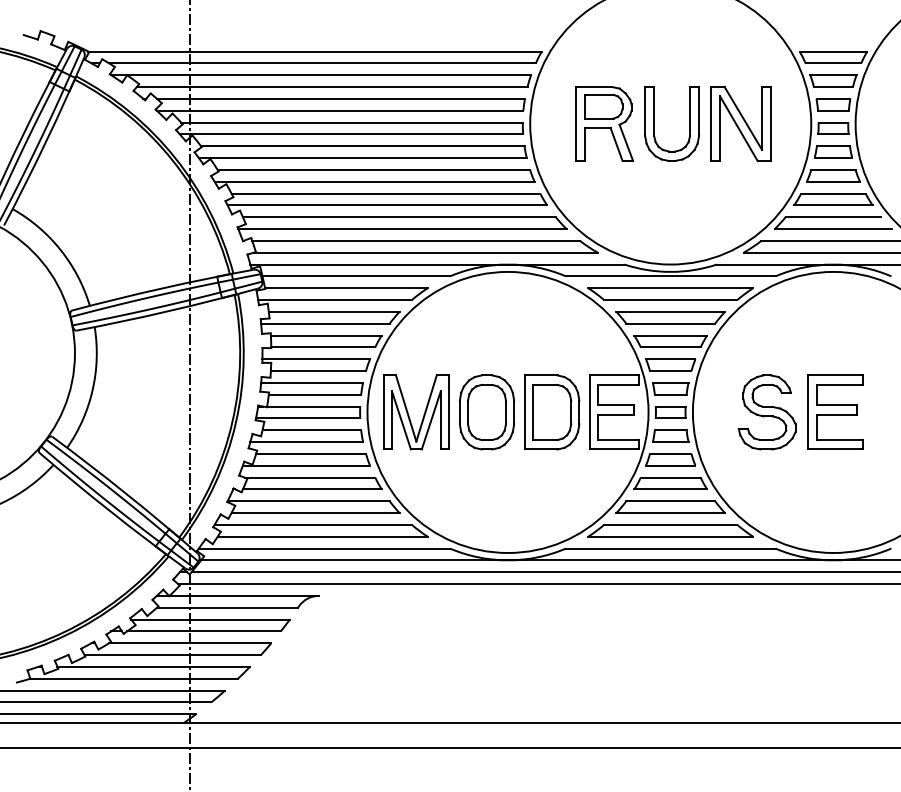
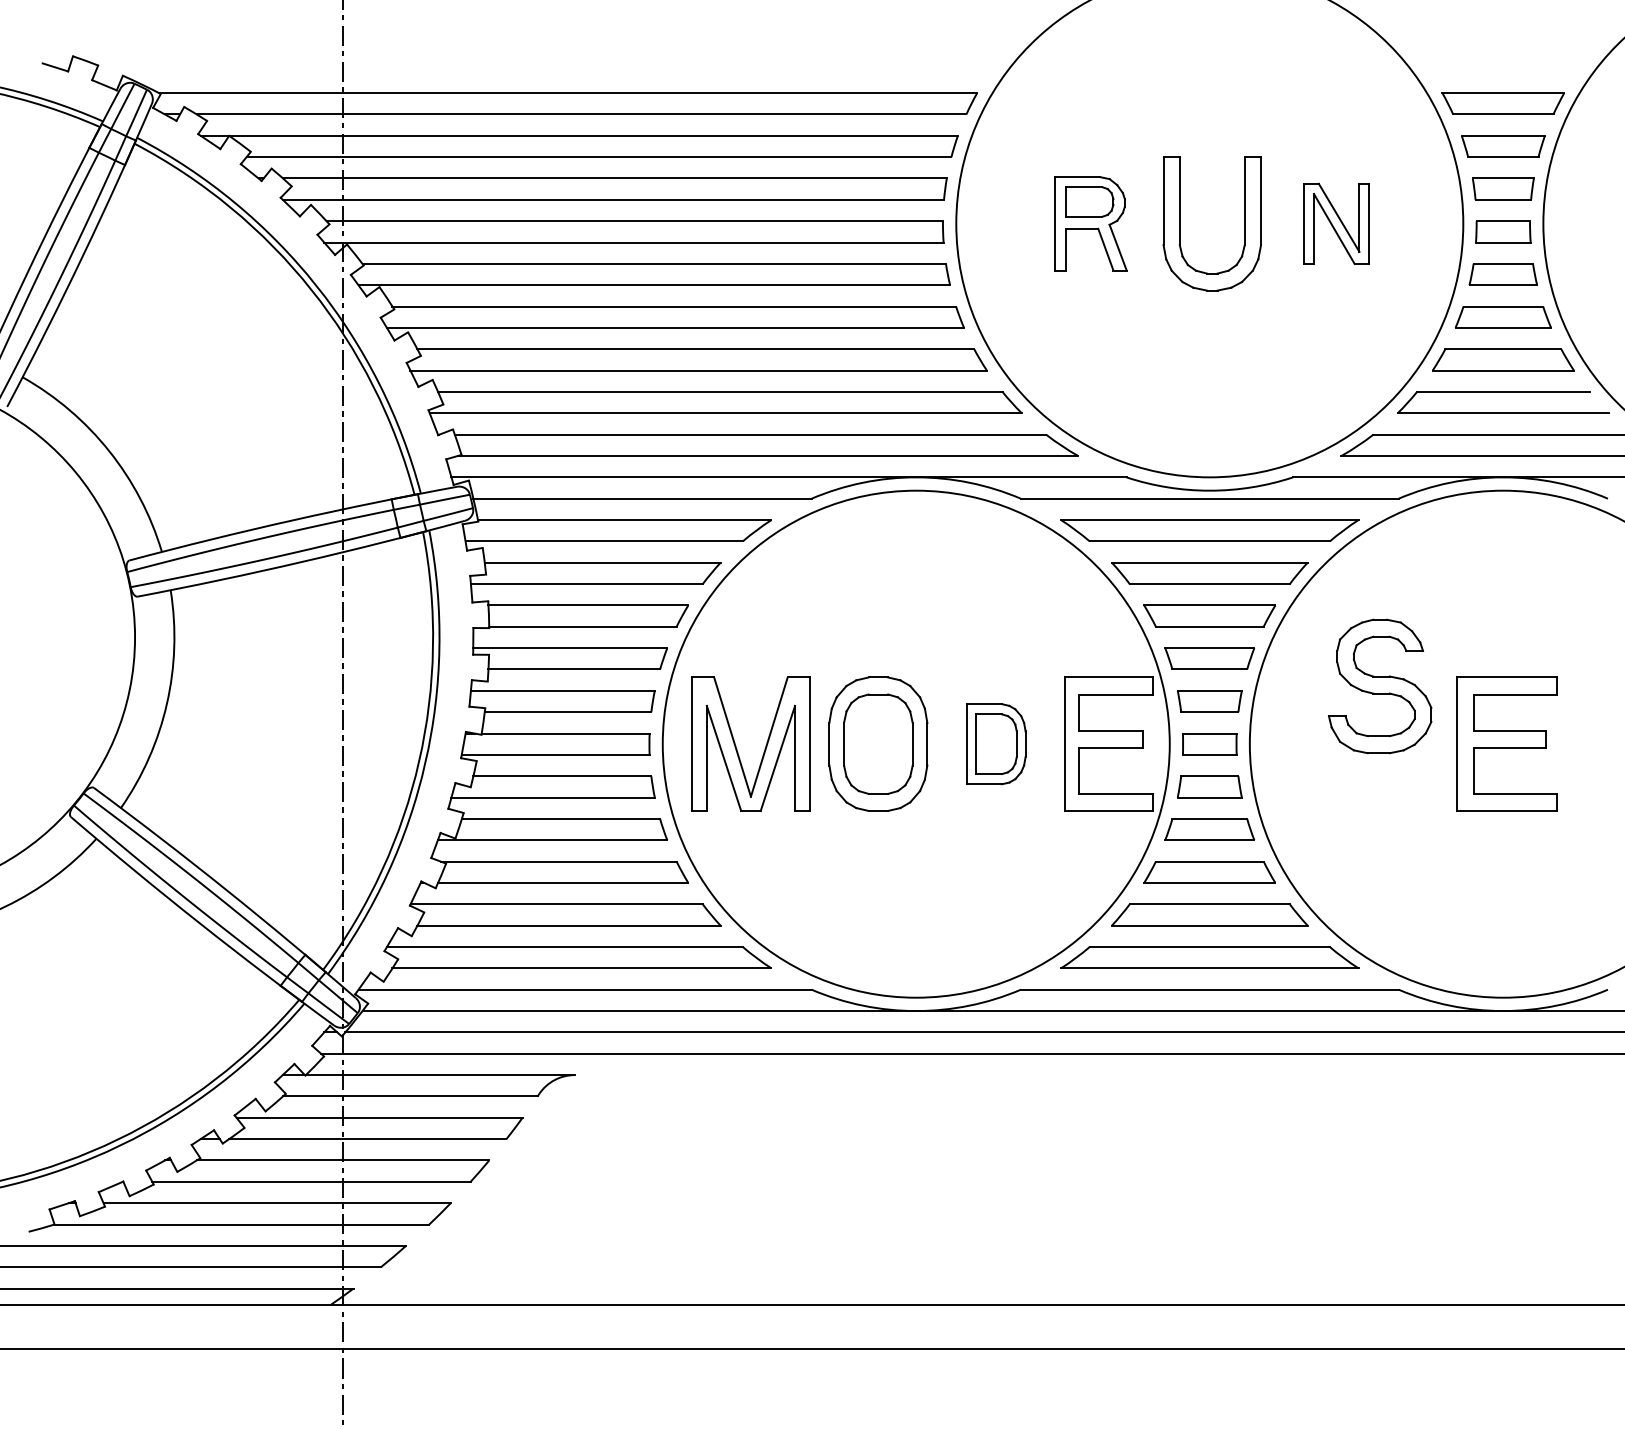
part: (604, 123) -> (1090, 222), size x0.7
part: (740, 123) -> (1335, 222), size x0.6
part: (552, 412) -> (996, 744), size x0.6
part: (766, 412) -> (1378, 686), moved

